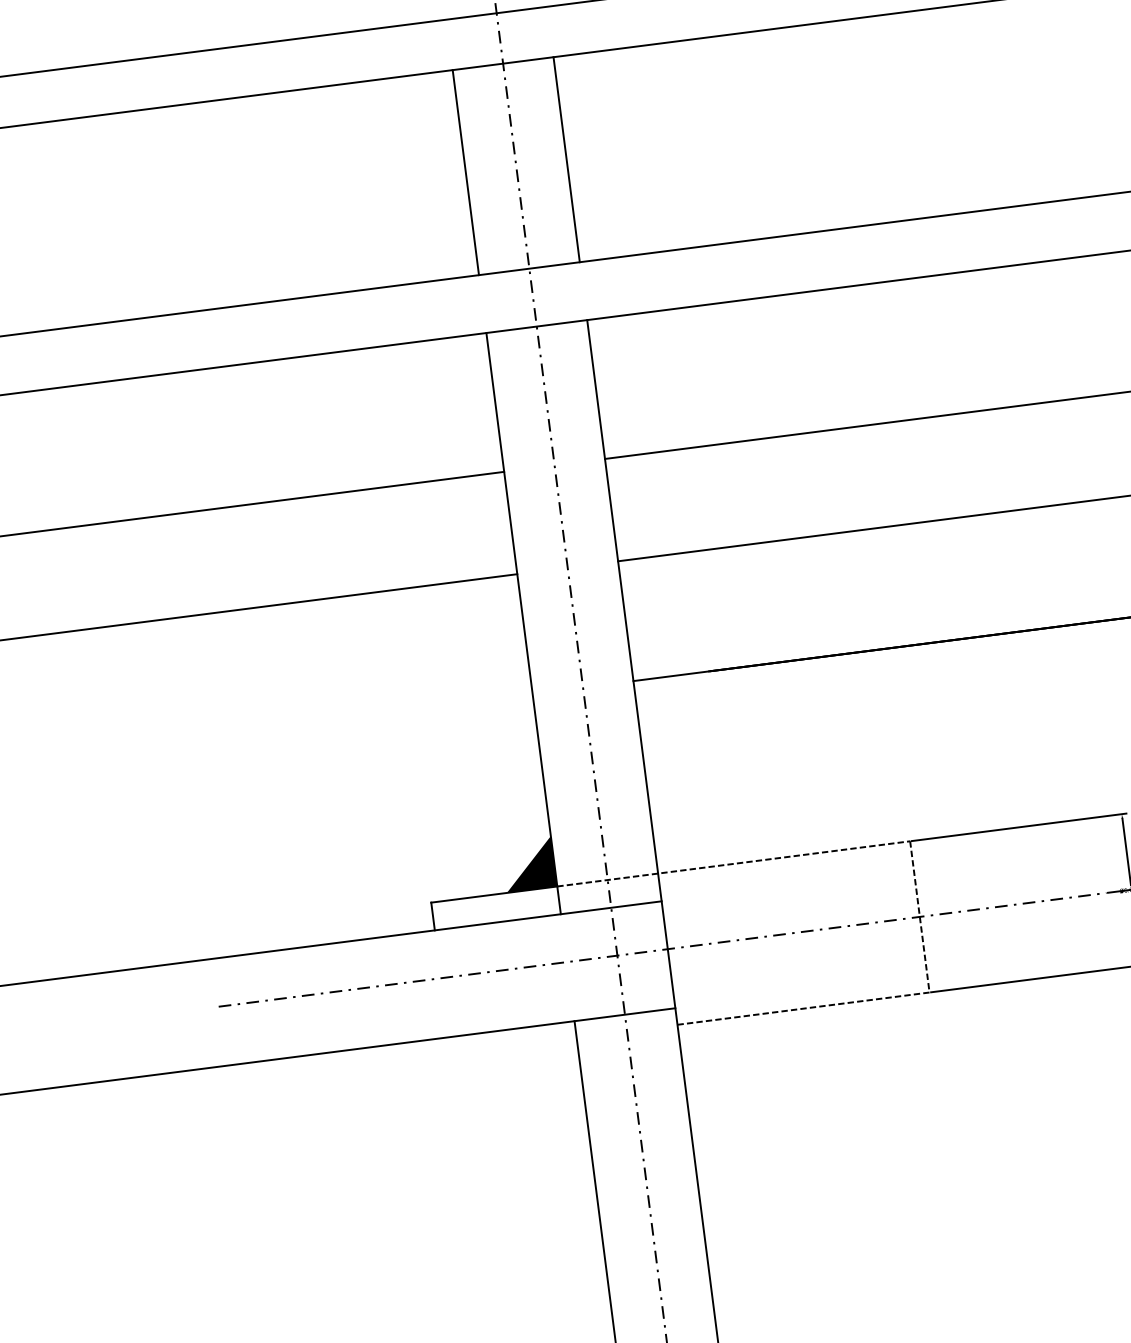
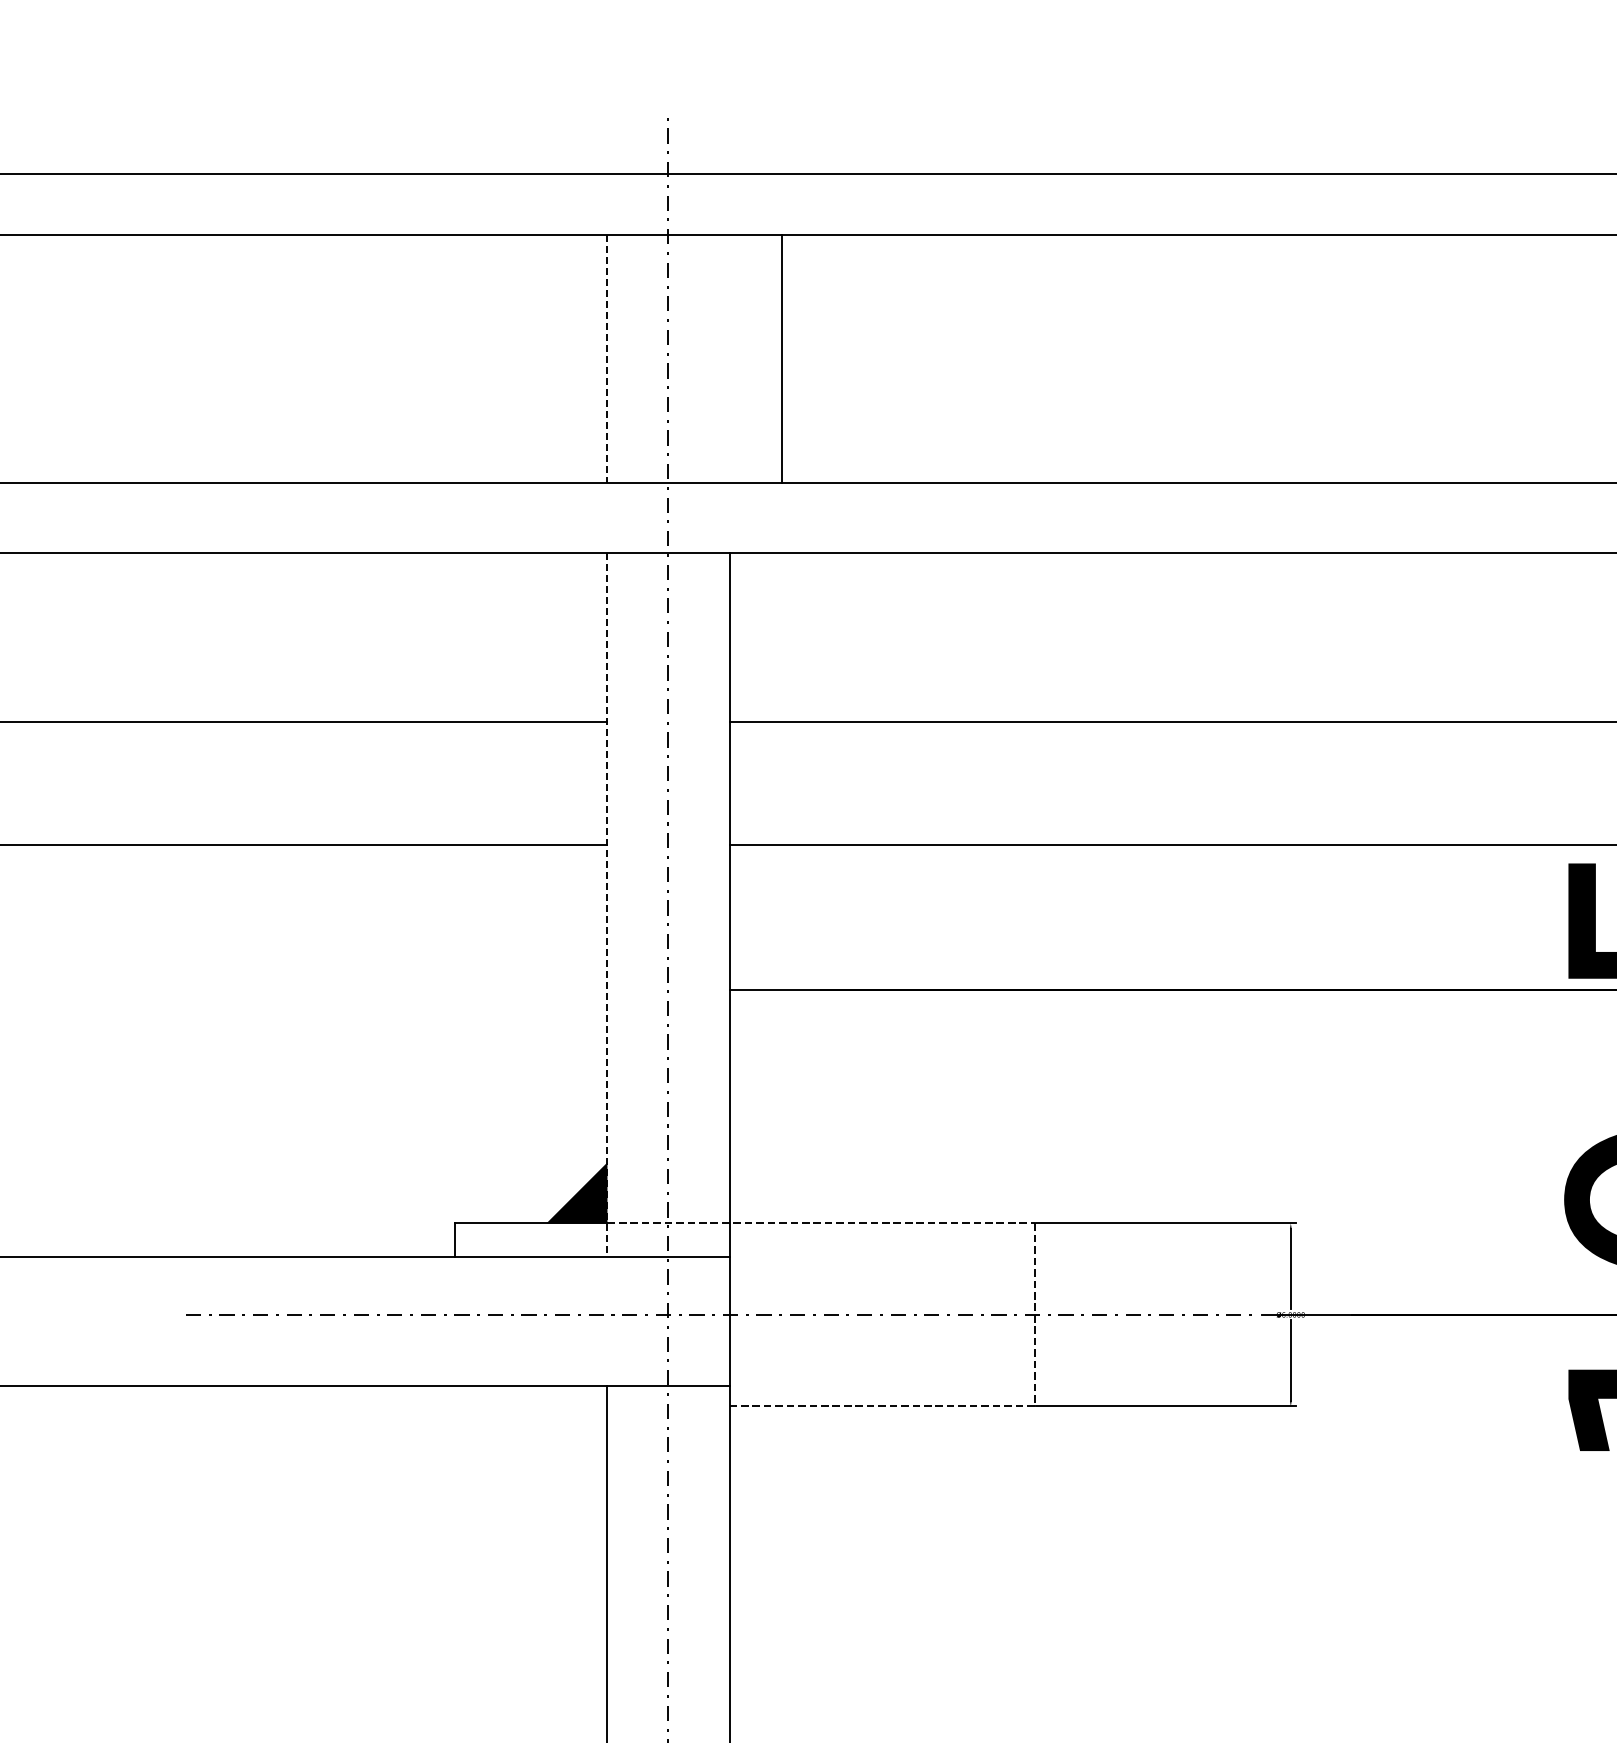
line: (566, 159) -> (781, 359), moved
line: (465, 172) -> (607, 359), solid -> dashed
line: (523, 623) -> (607, 905), solid -> dashed

